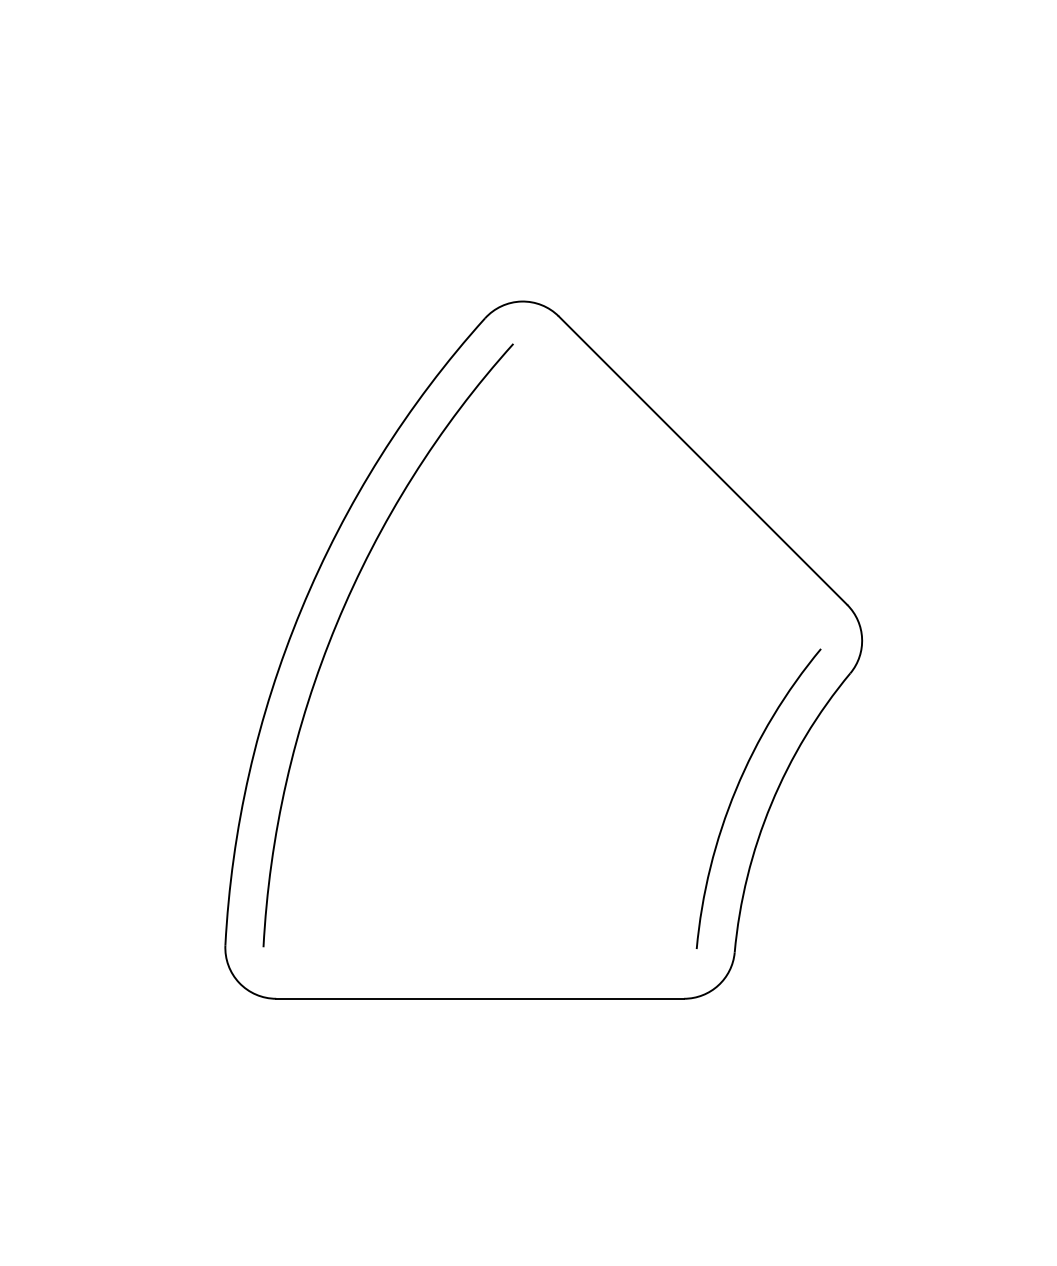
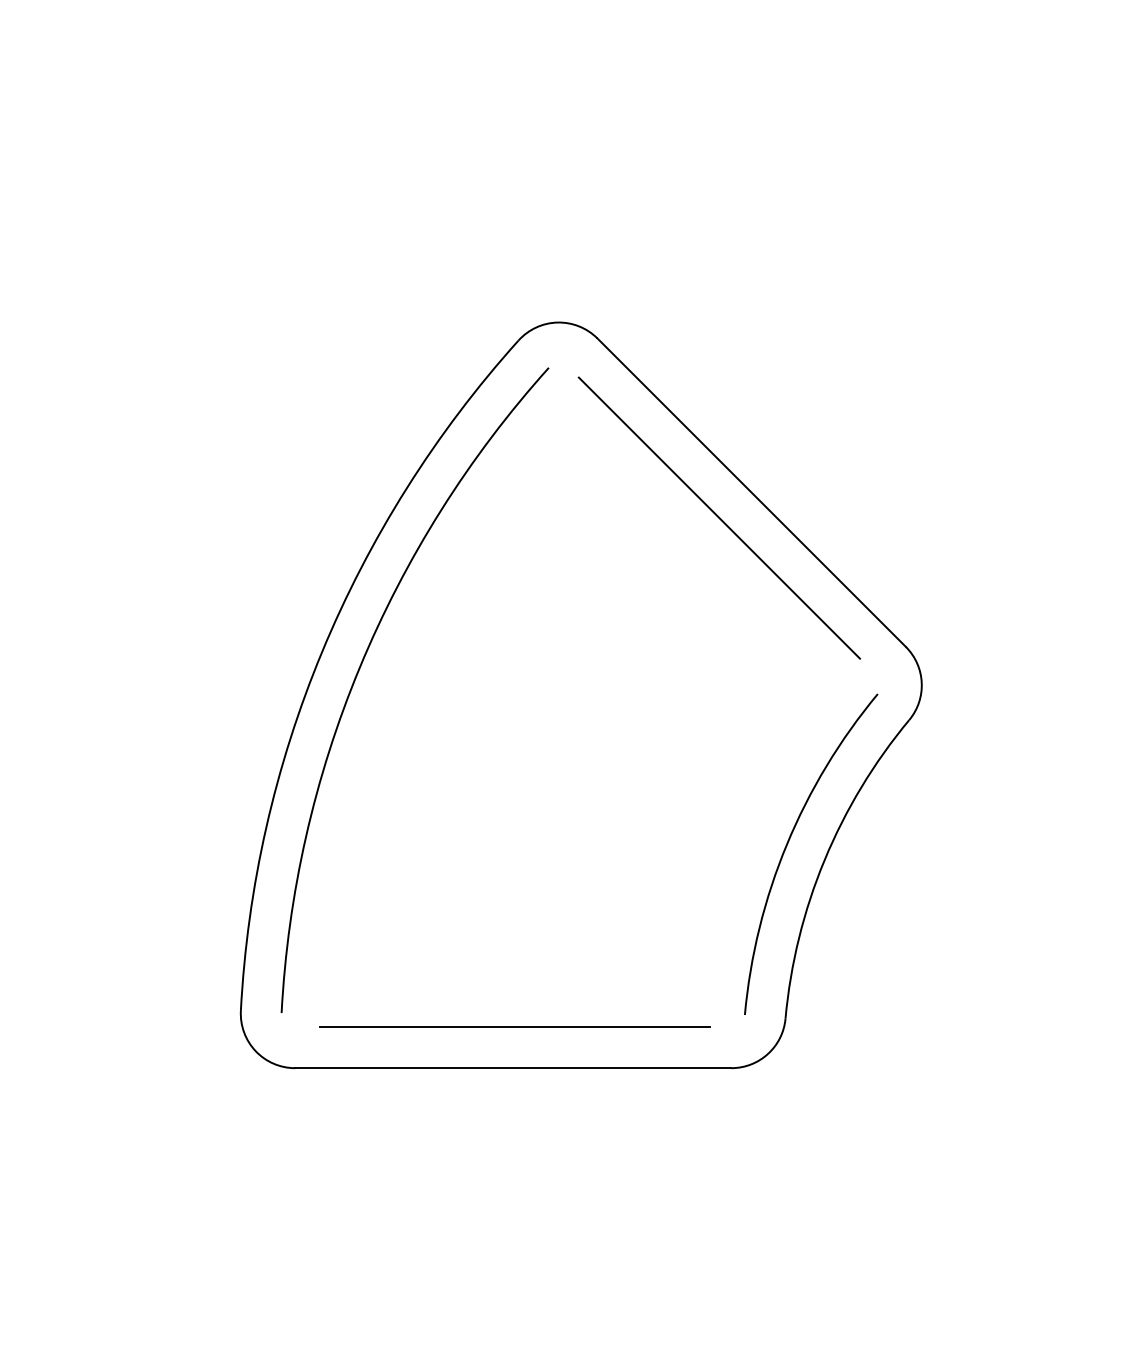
line: (672, 484) -> (718, 518), added
line: (481, 960) -> (514, 1027), added

